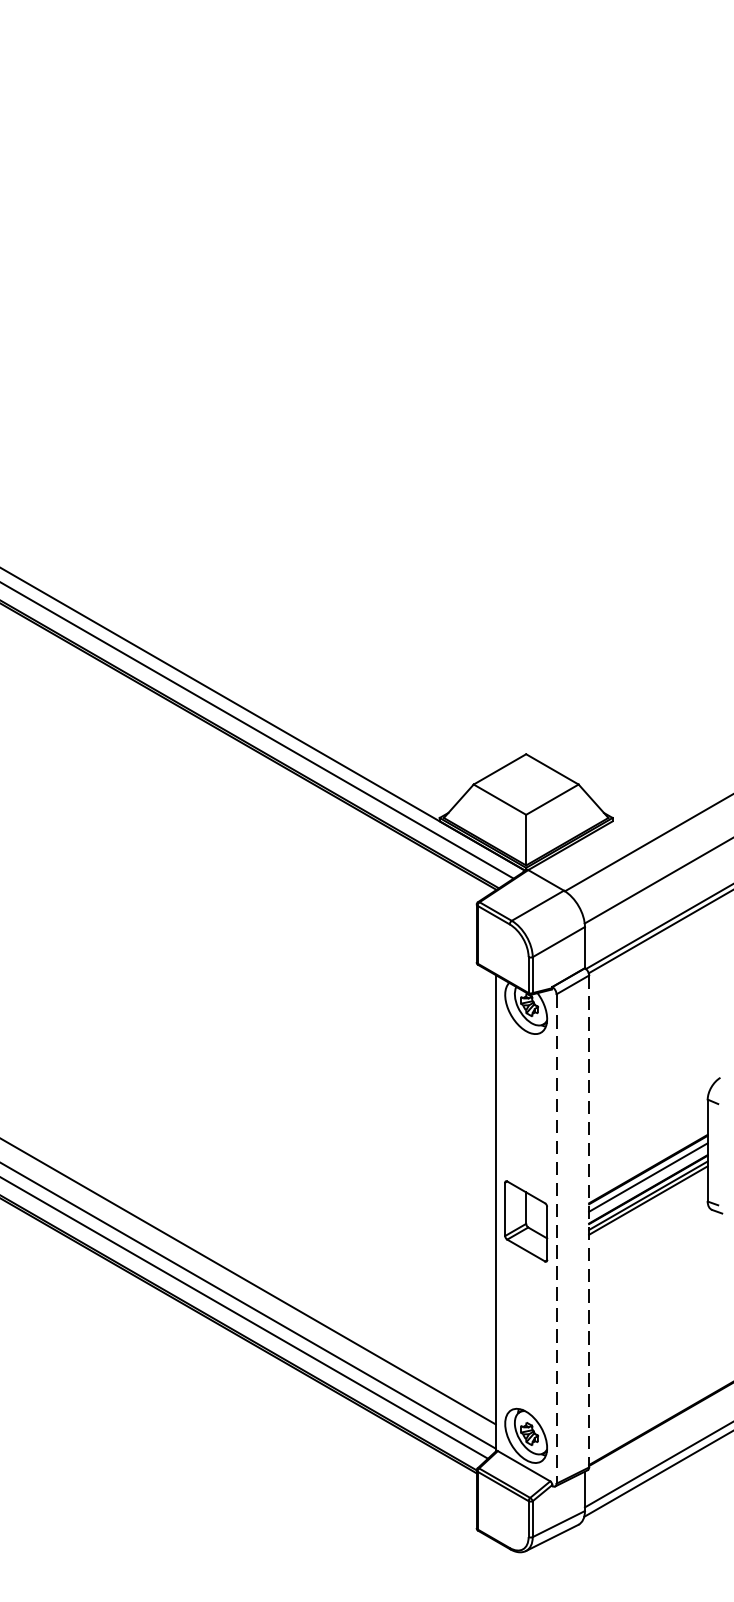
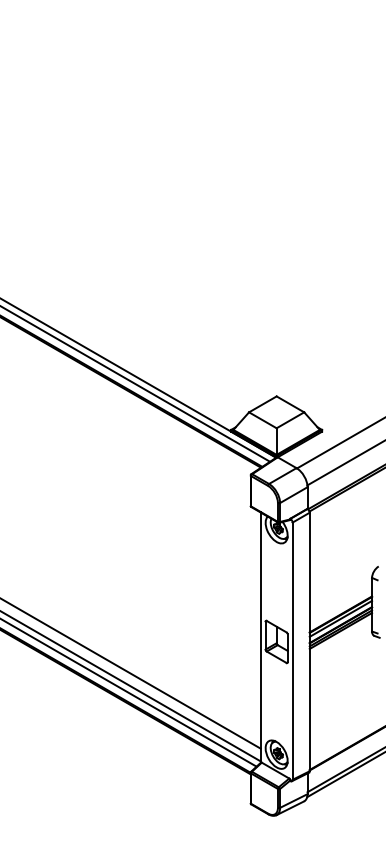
line: (588, 1222) -> (309, 642), dashed -> solid
line: (556, 1239) -> (292, 651), dashed -> solid

